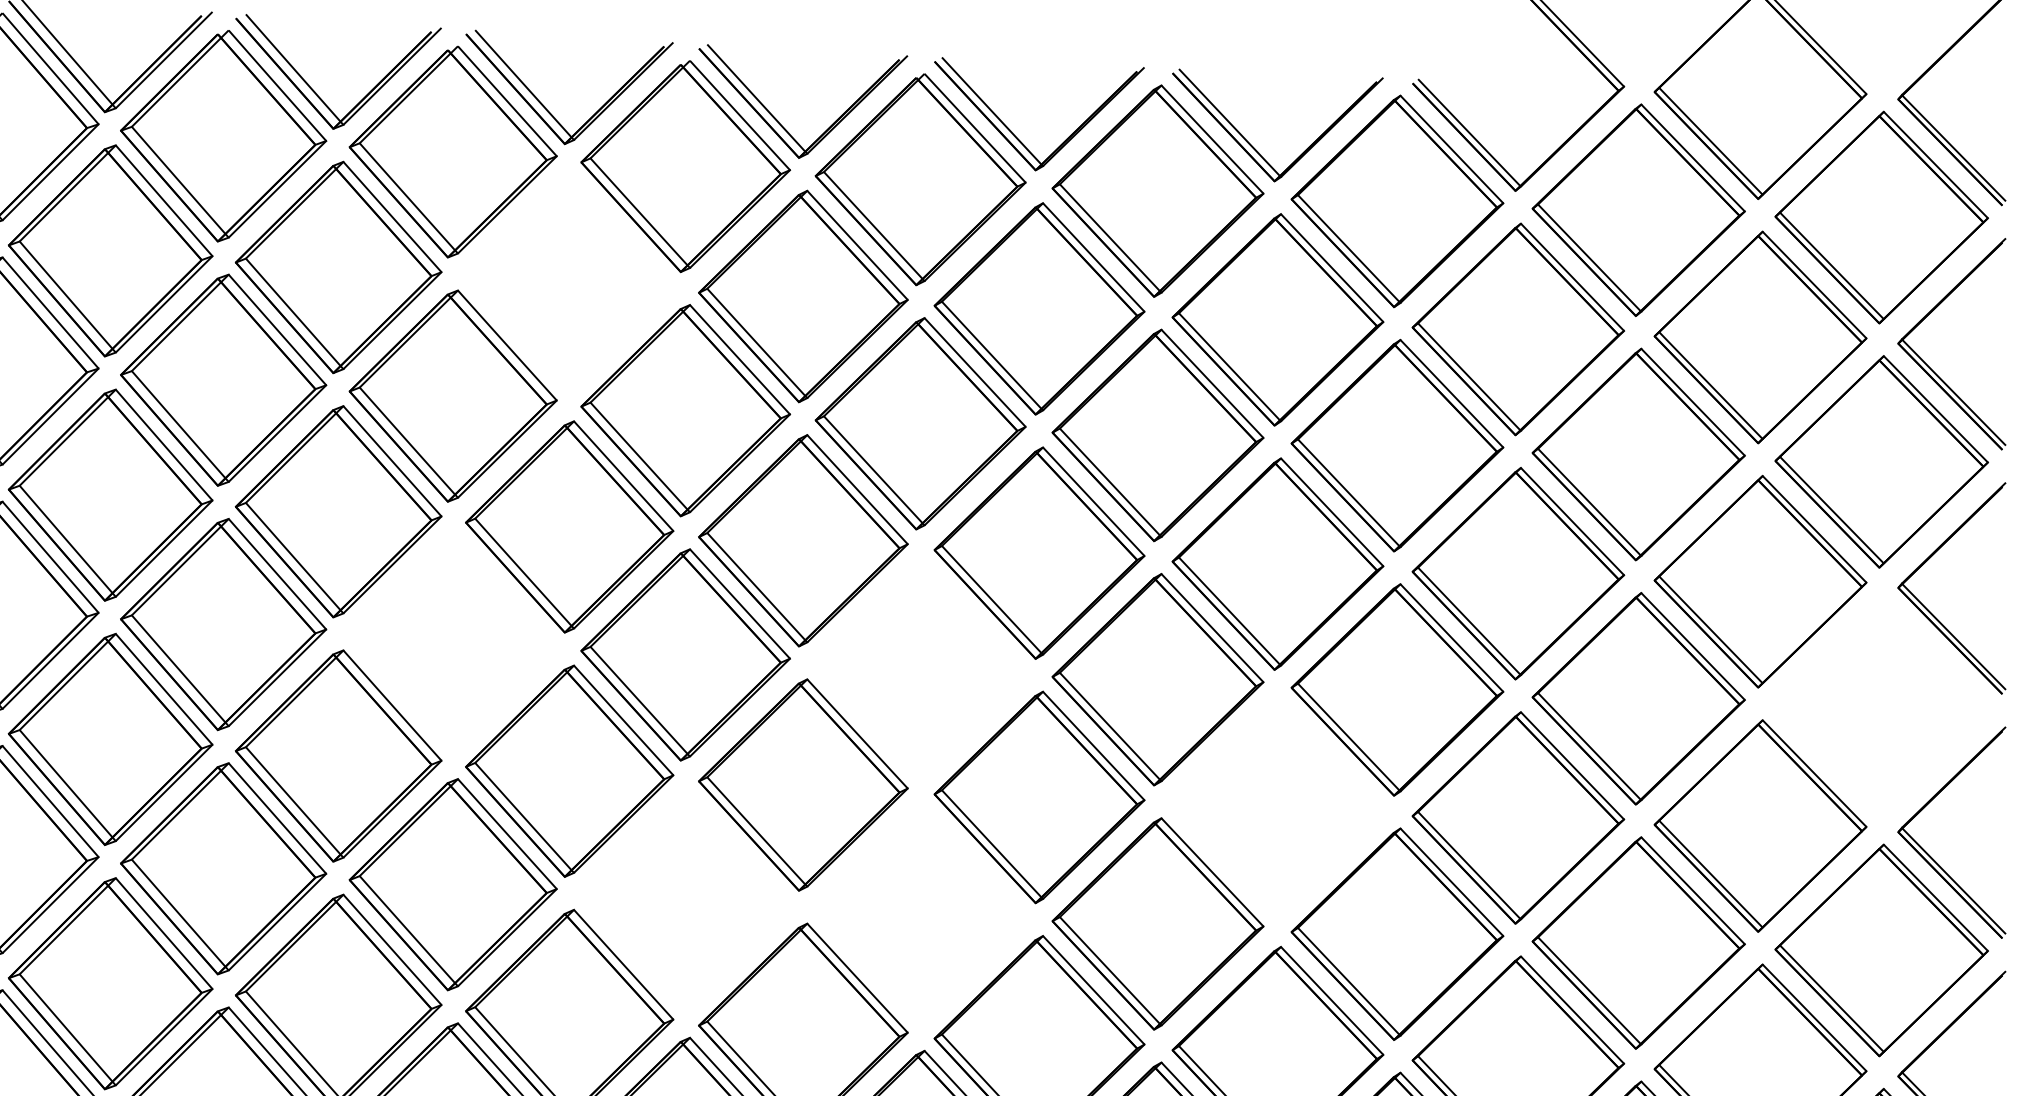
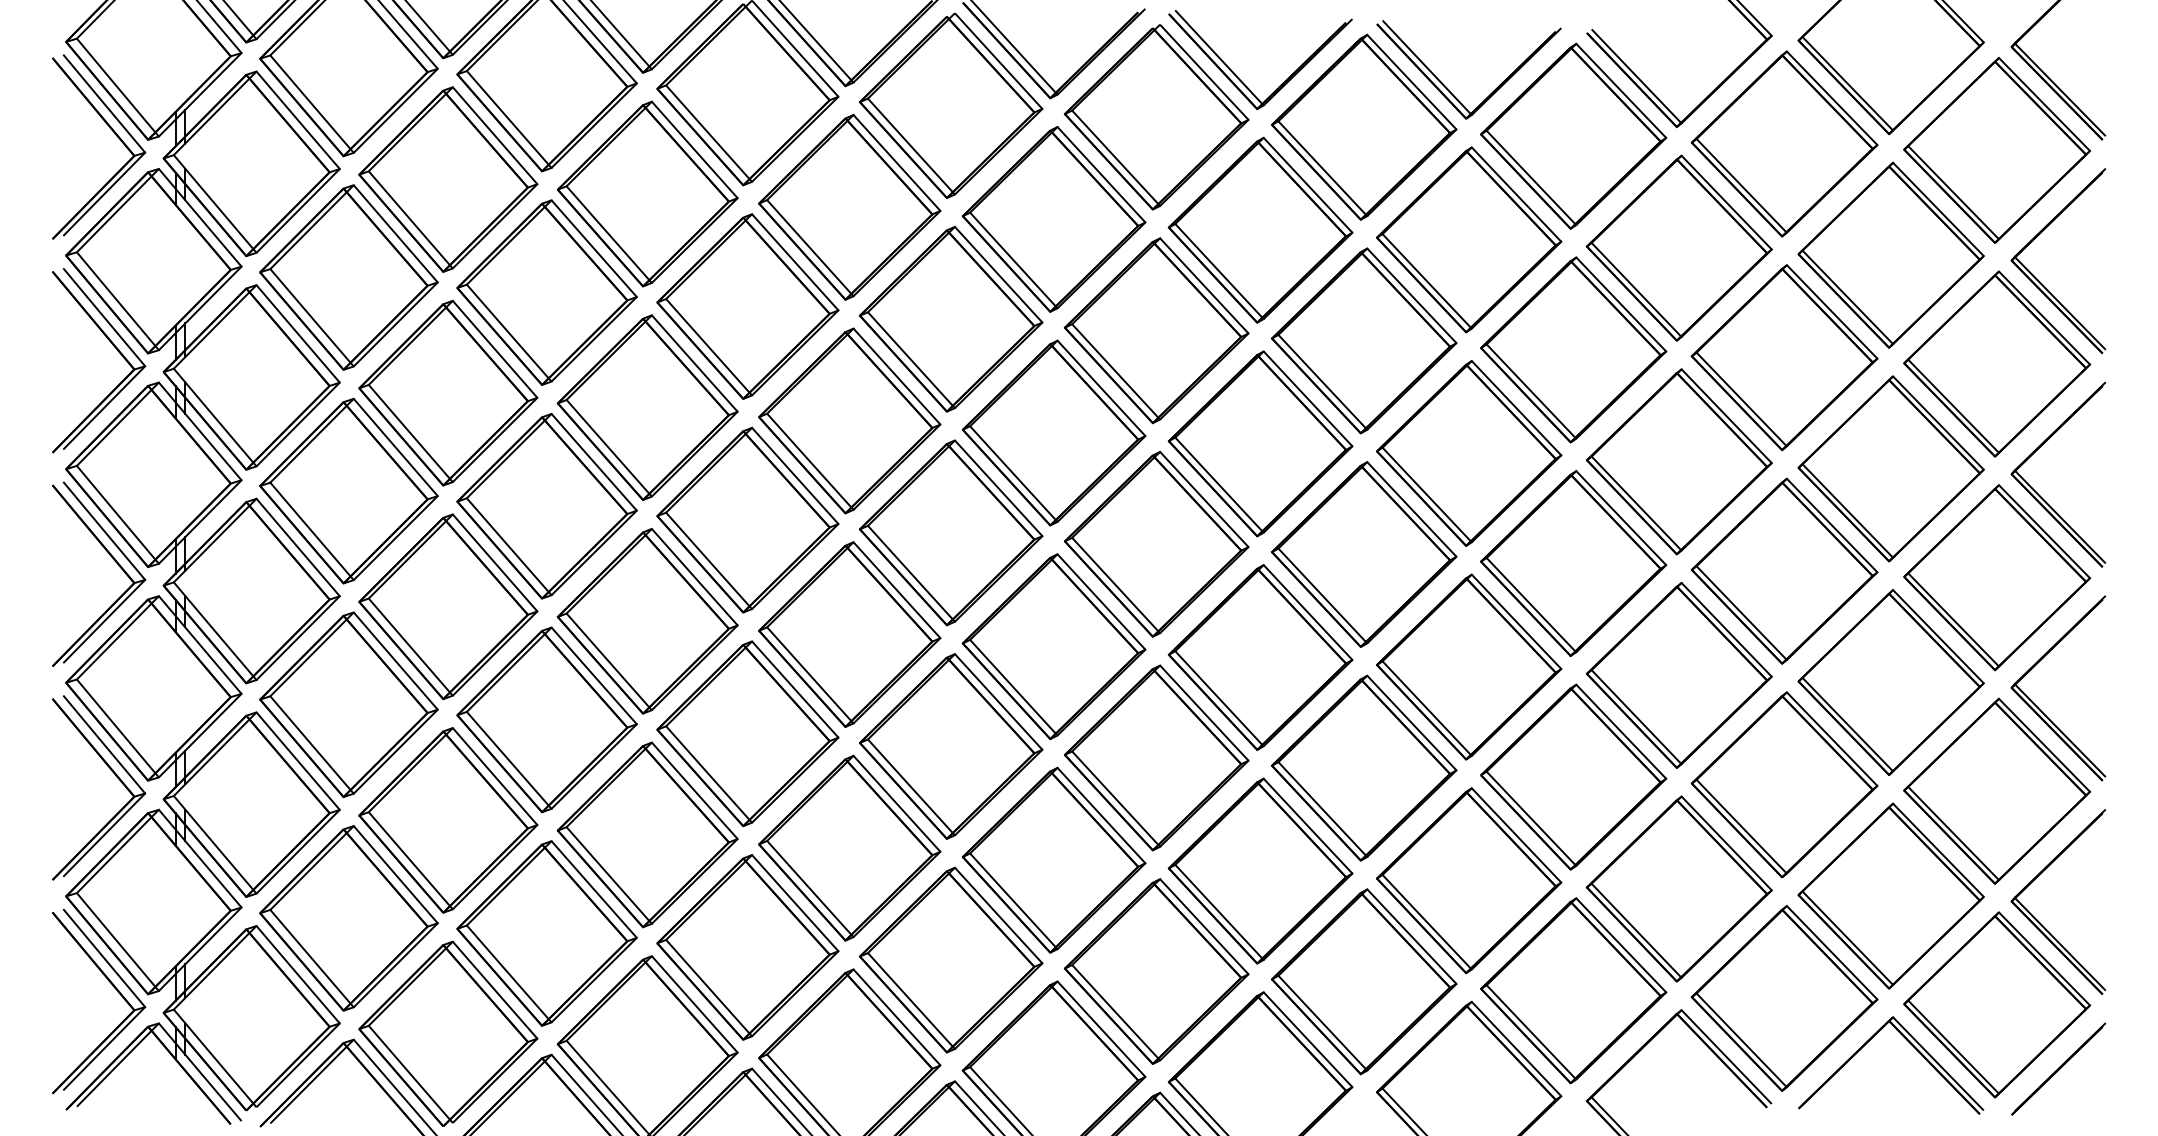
part: (569, 282) -> (849, 207), added
part: (452, 639) -> (747, 519), added
part: (920, 667) -> (1156, 543), added
part: (1882, 705) -> (1997, 577), added
part: (1278, 807) -> (1469, 666), added
part: (686, 899) -> (951, 746), added
part: (920, 911) -> (1156, 757), added

